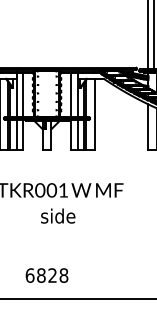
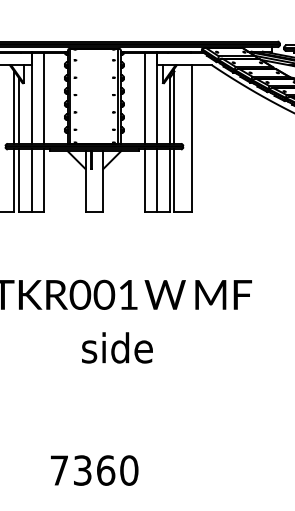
text: (46, 275) -> (93, 470), 6828 -> 7360

